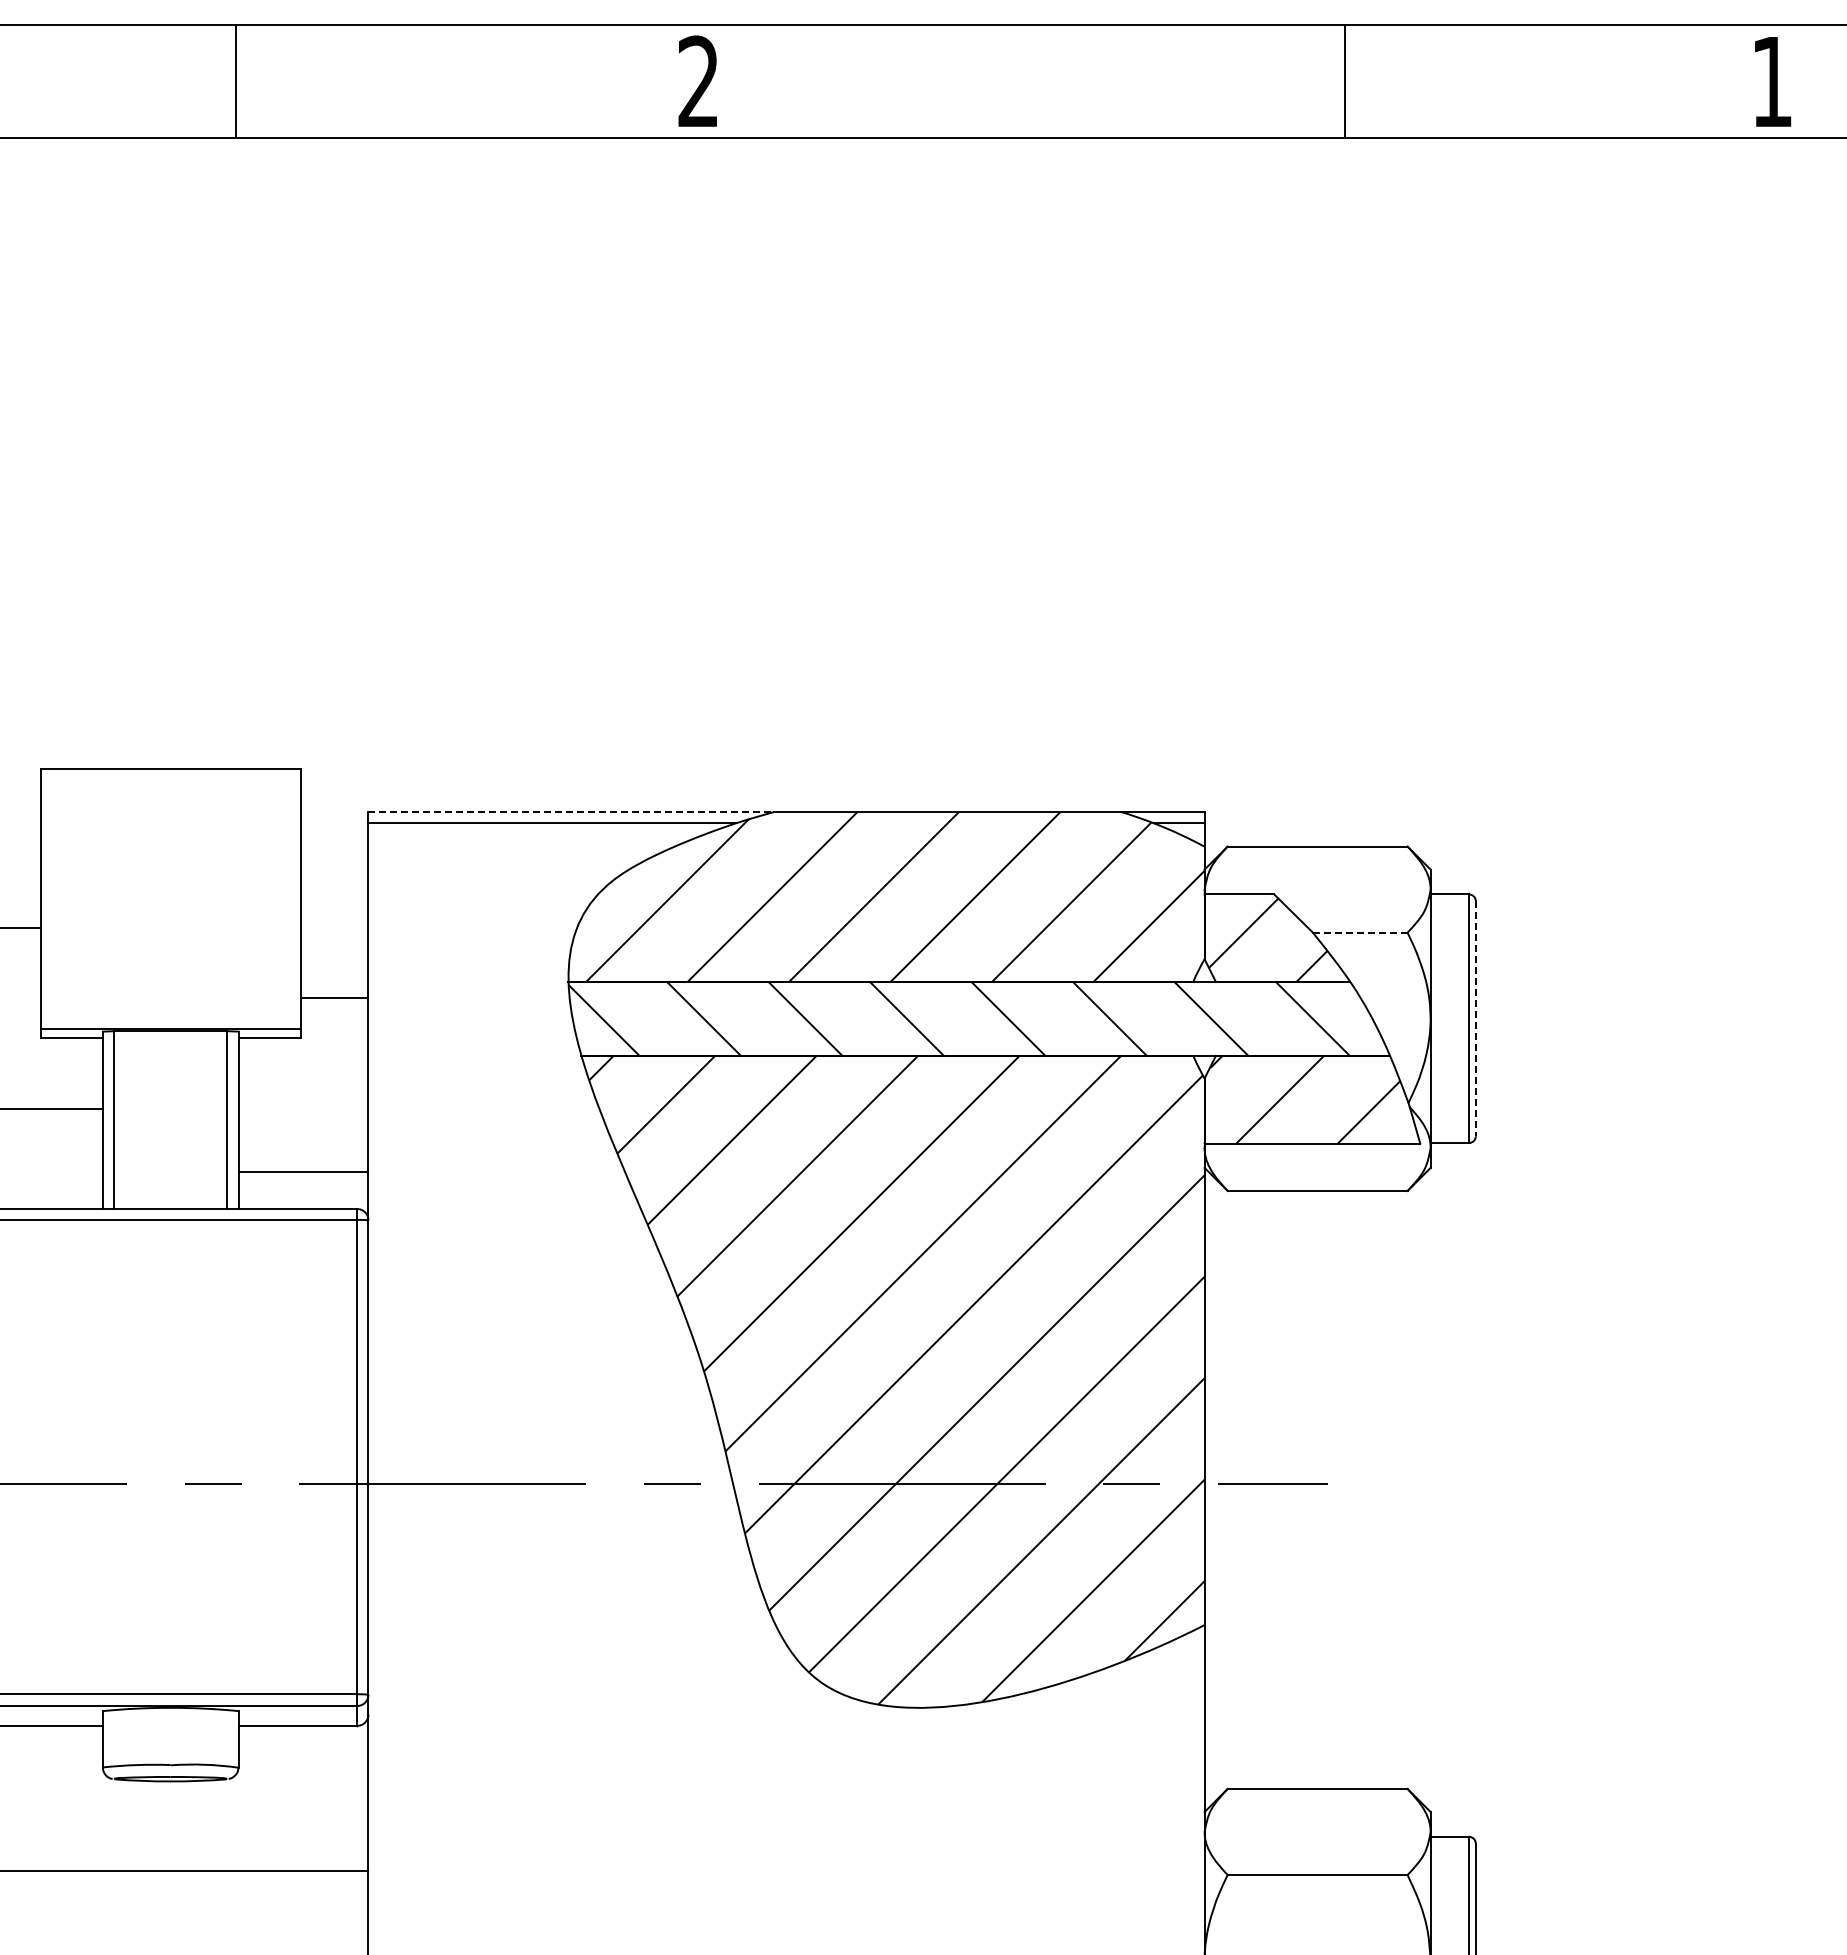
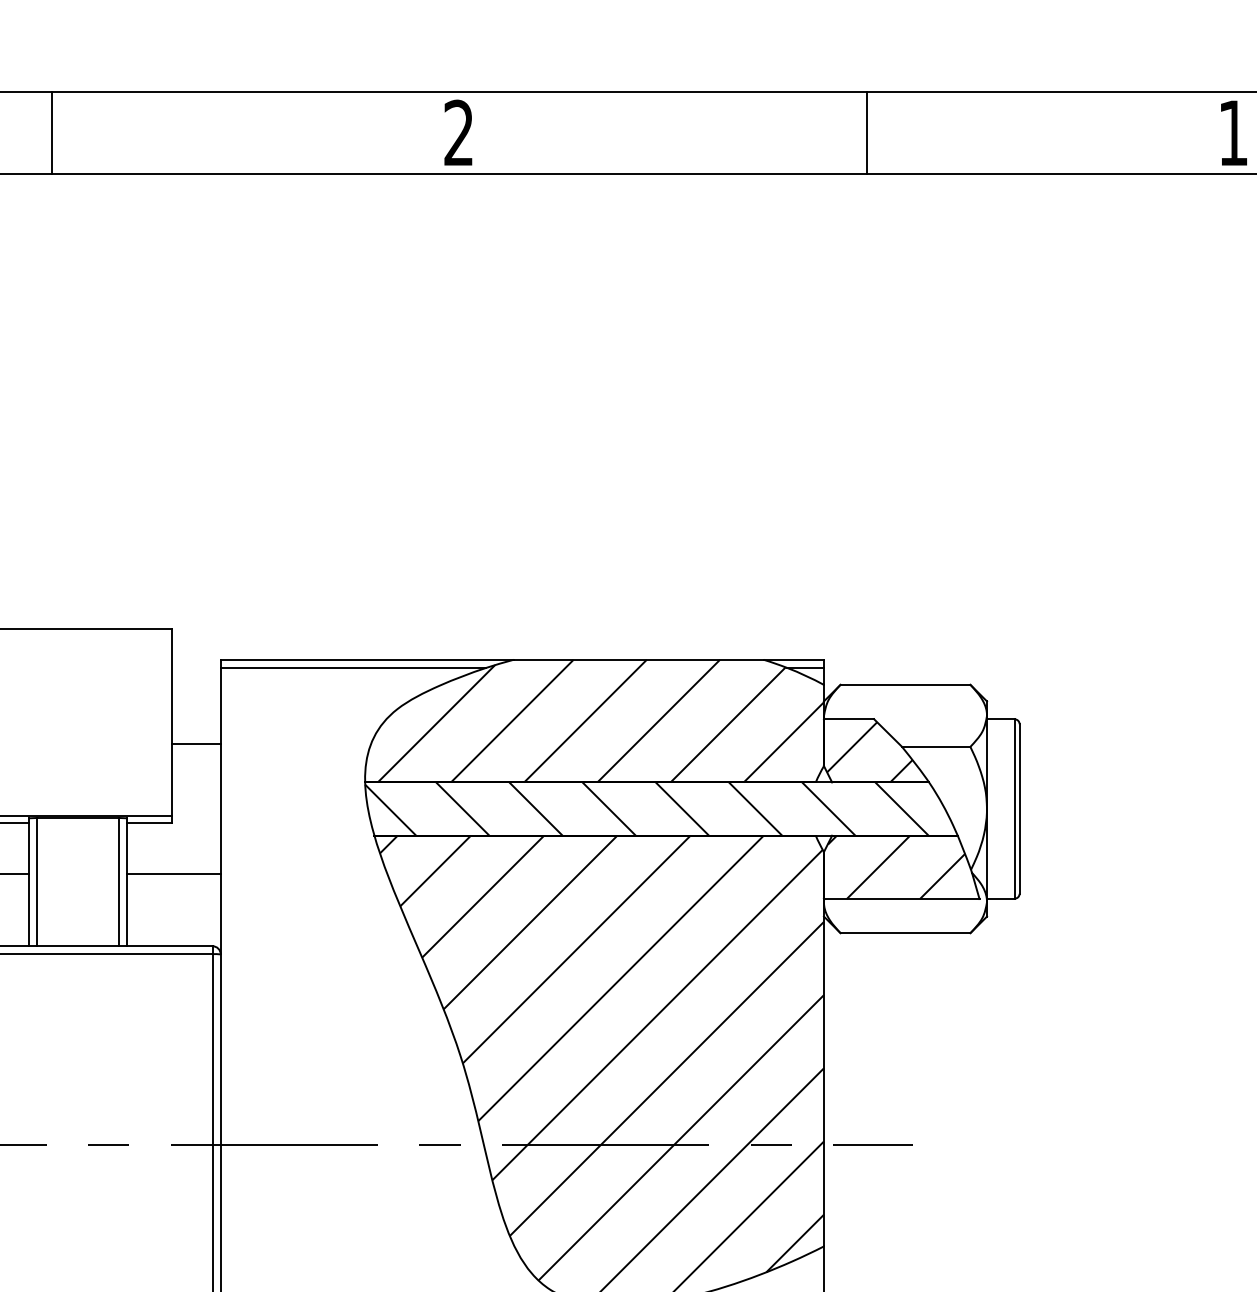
line: (235, 81) -> (51, 132), moved
line: (1344, 81) -> (867, 132), moved
line: (571, 811) -> (367, 659), dashed -> solid
line: (1360, 932) -> (936, 746), dashed -> solid
line: (334, 998) -> (196, 743), moved
line: (1475, 1018) -> (1019, 808), dashed -> solid
line: (303, 1172) -> (173, 874), moved

